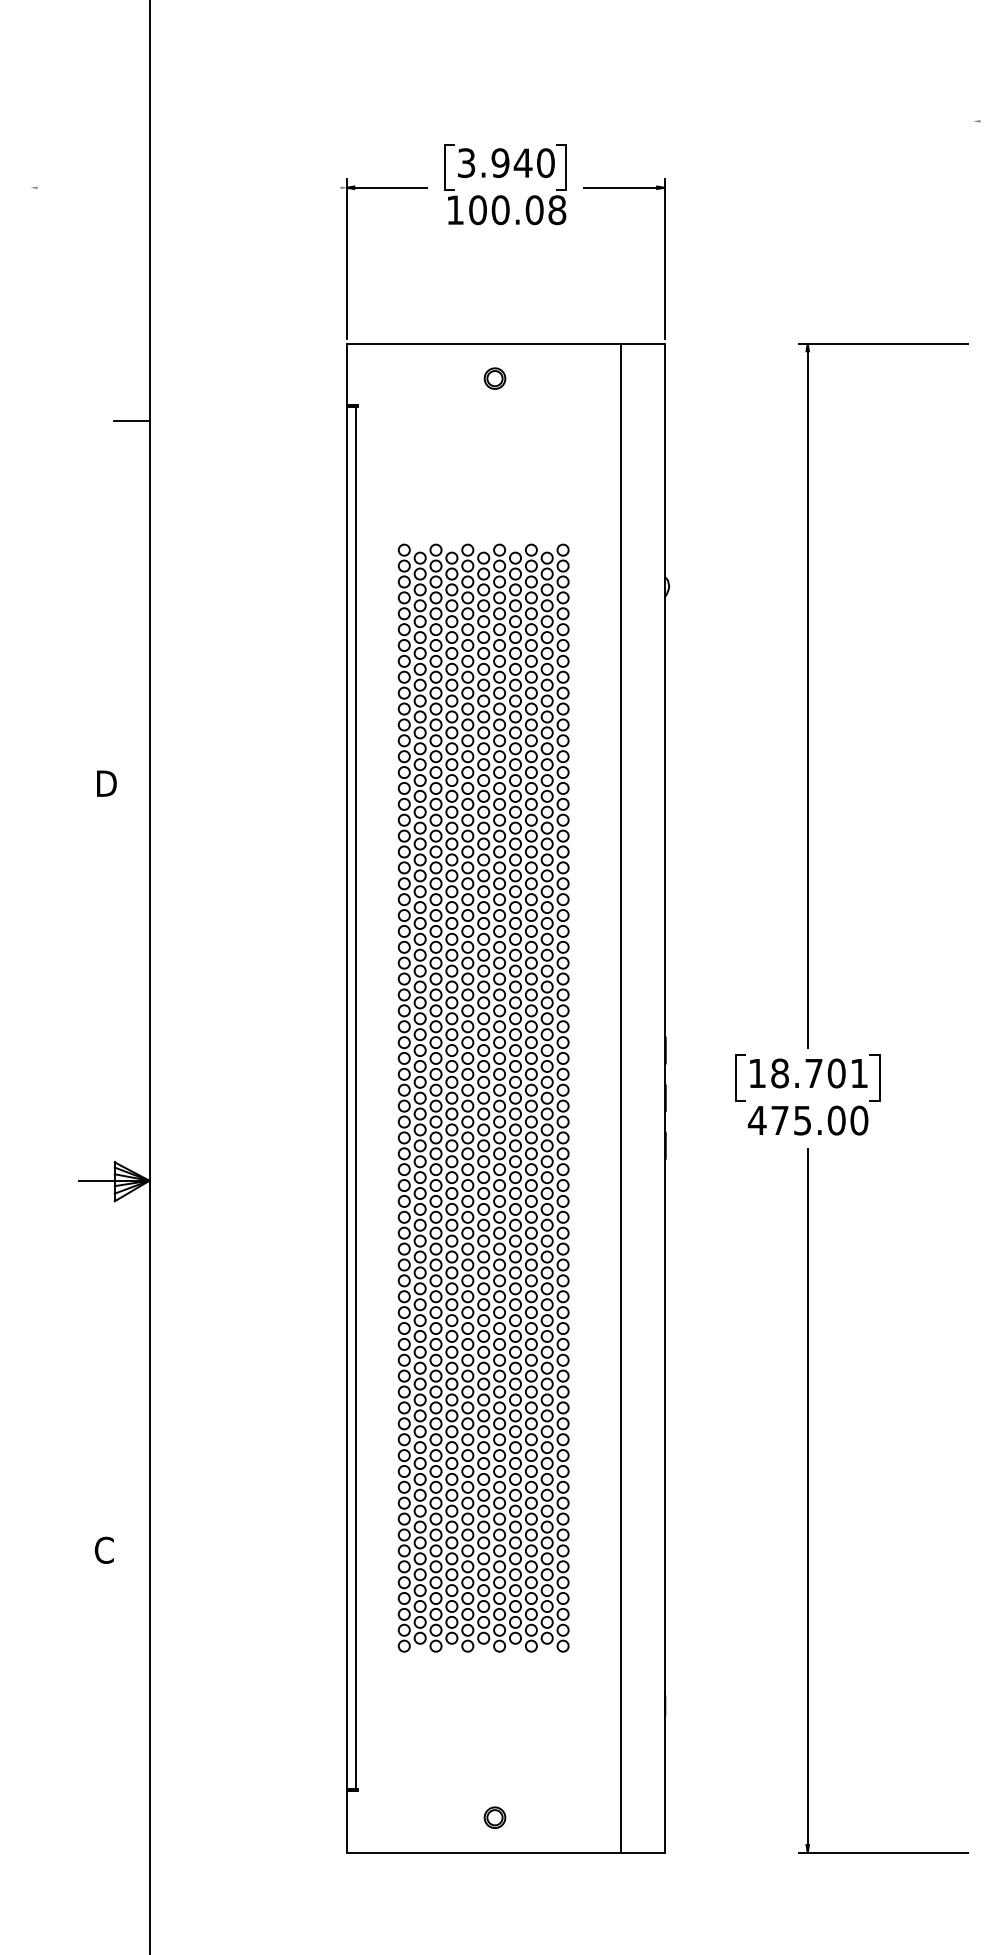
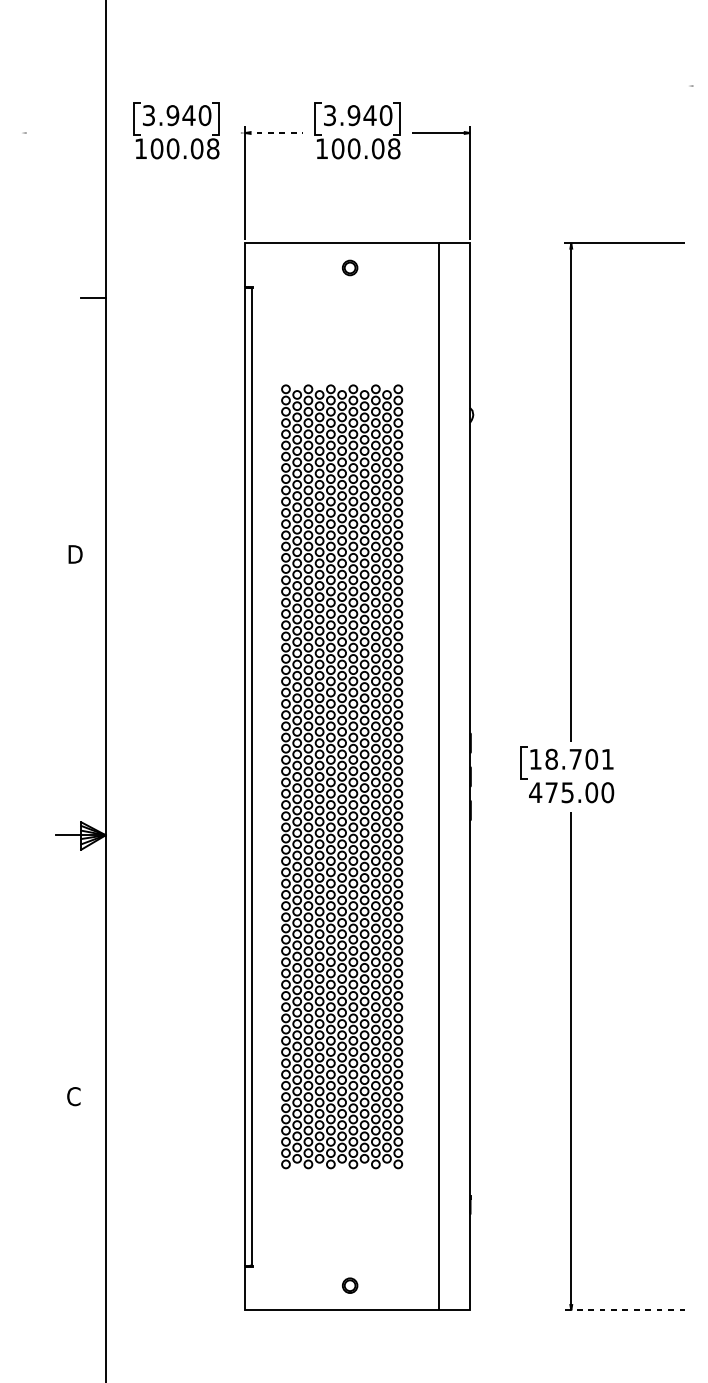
part: (246, 177) -> (174, 125), added
line: (387, 187) -> (274, 132), solid -> dashed
line: (879, 1077) -> (622, 762), removed
line: (883, 1852) -> (624, 1310), solid -> dashed

